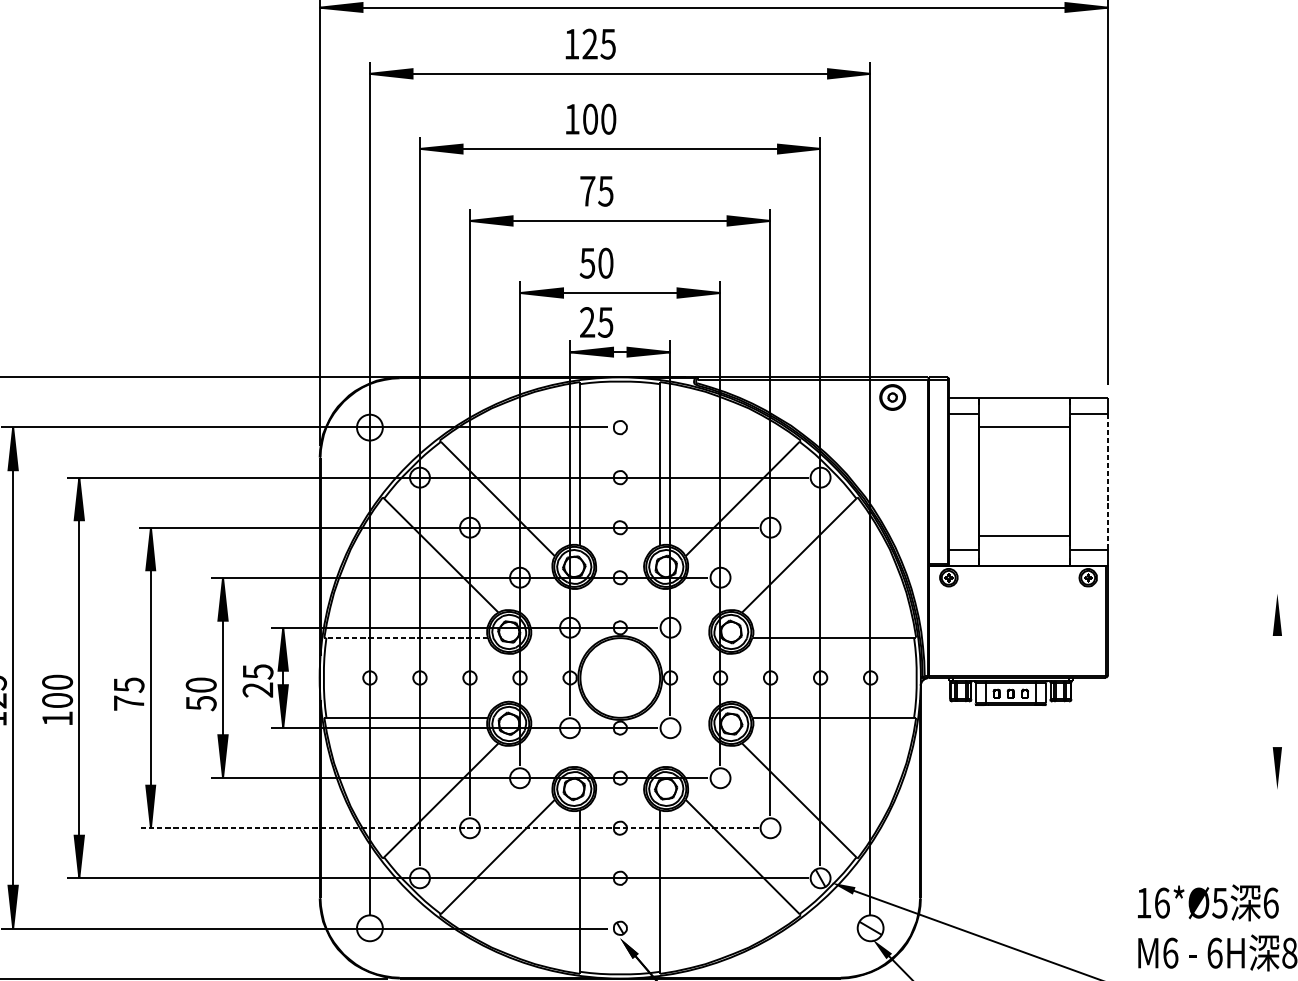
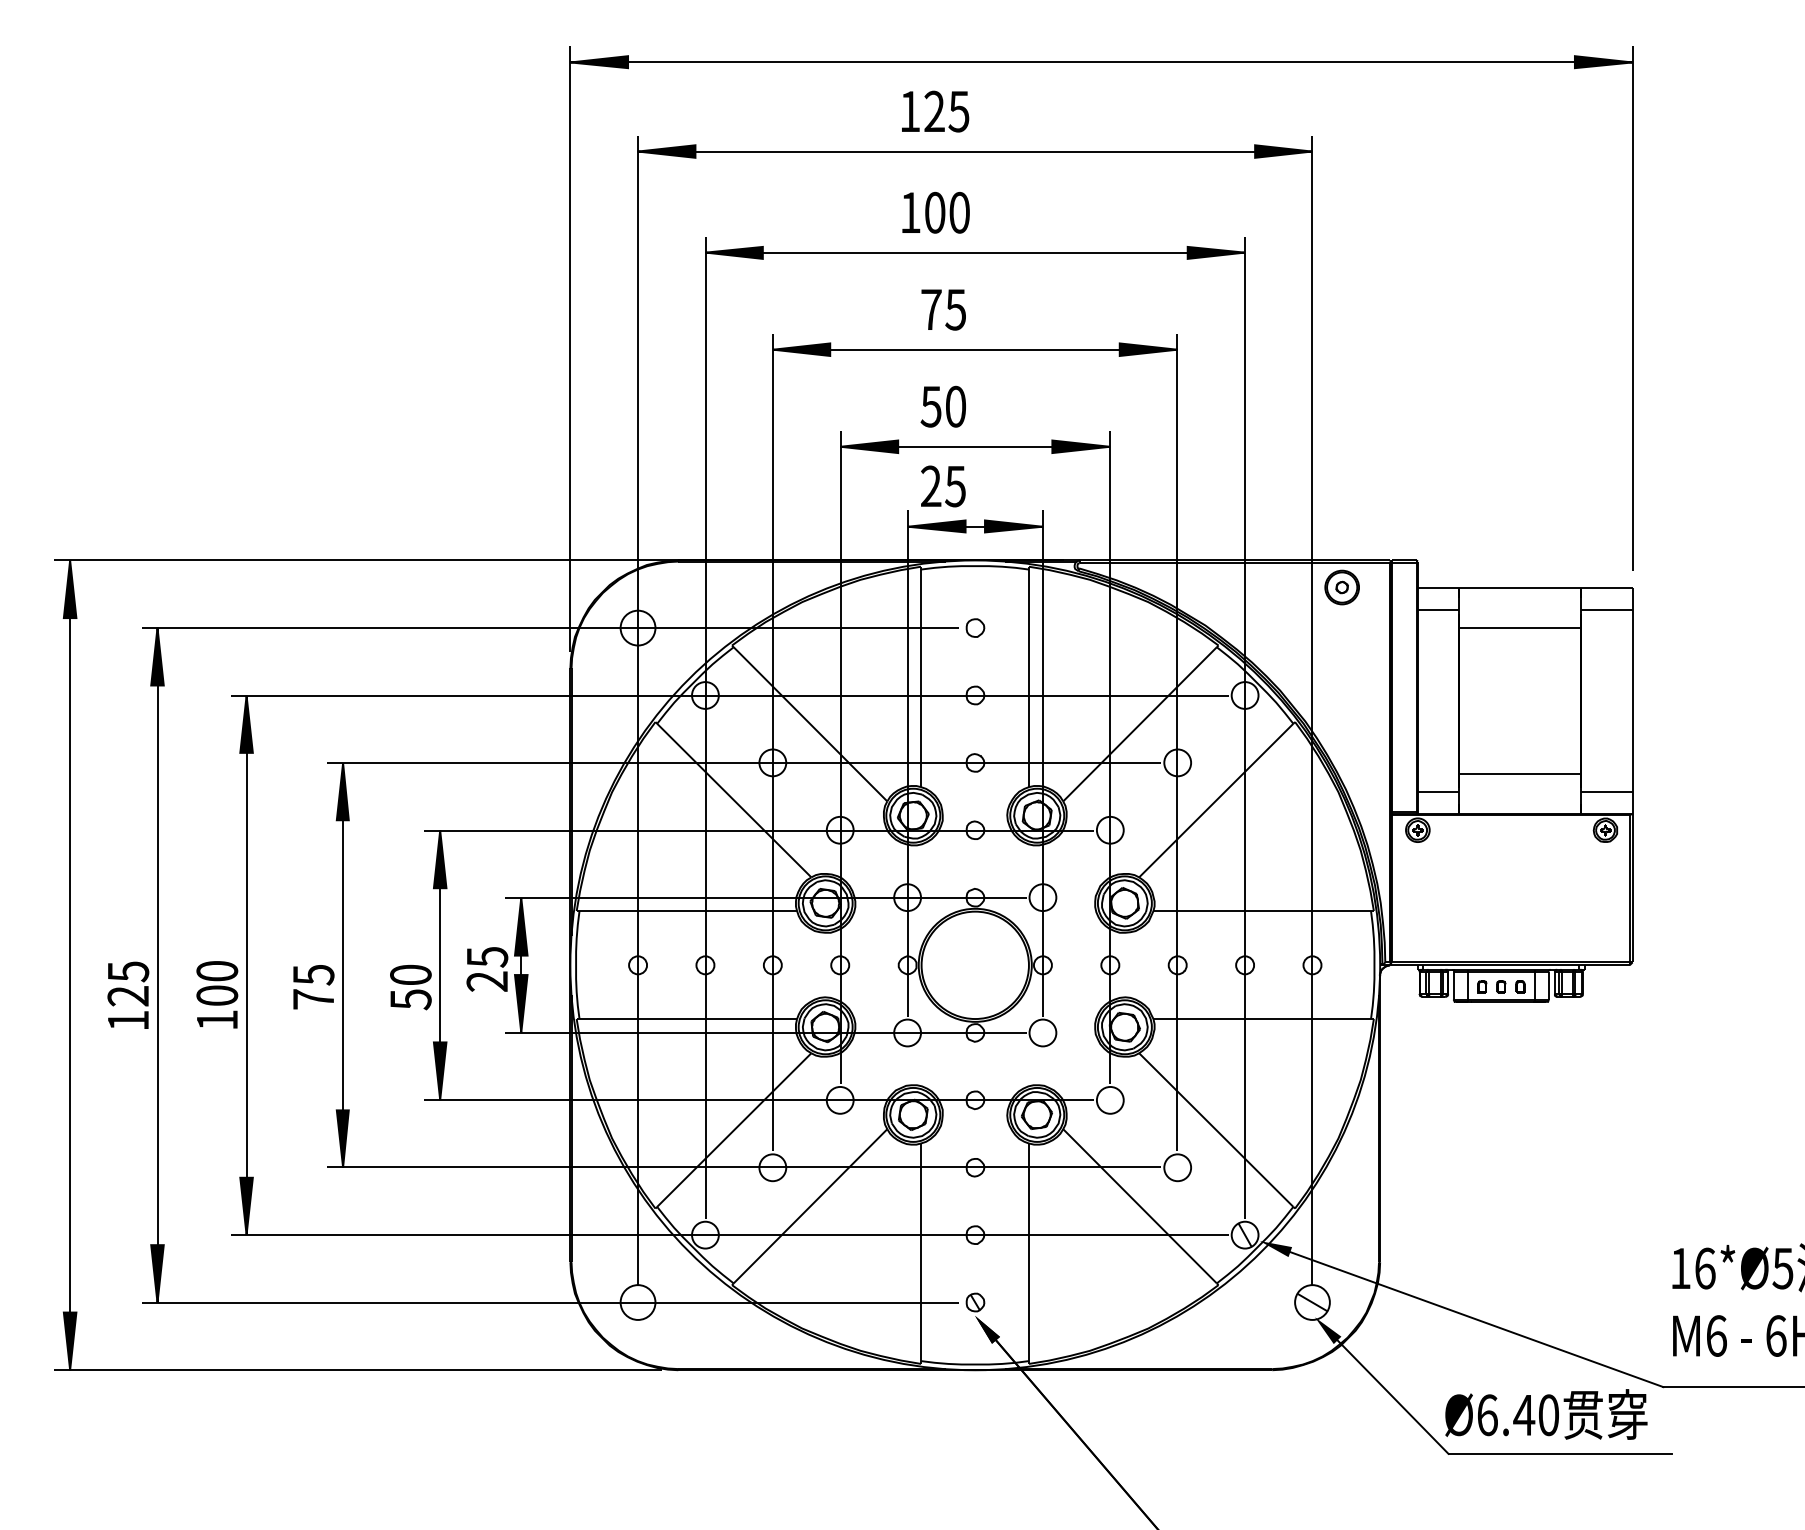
line: (1108, 481) -> (1632, 700), dashed -> solid
line: (407, 638) -> (688, 911), dashed -> solid
line: (448, 828) -> (743, 1167), dashed -> solid

